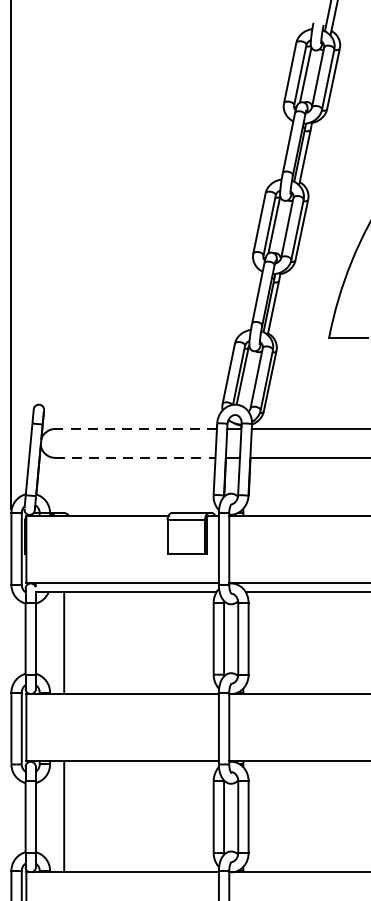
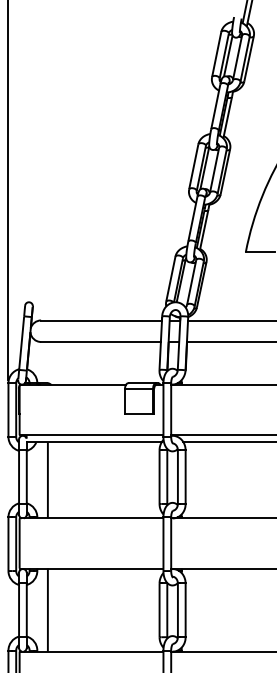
line: (135, 429) -> (101, 320), dashed -> solid
line: (135, 458) -> (101, 342), dashed -> solid

